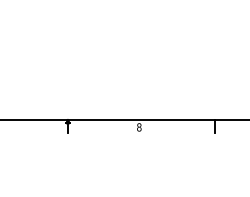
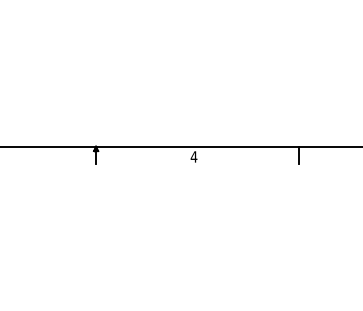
text: (138, 127) -> (193, 156), 8 -> 4

